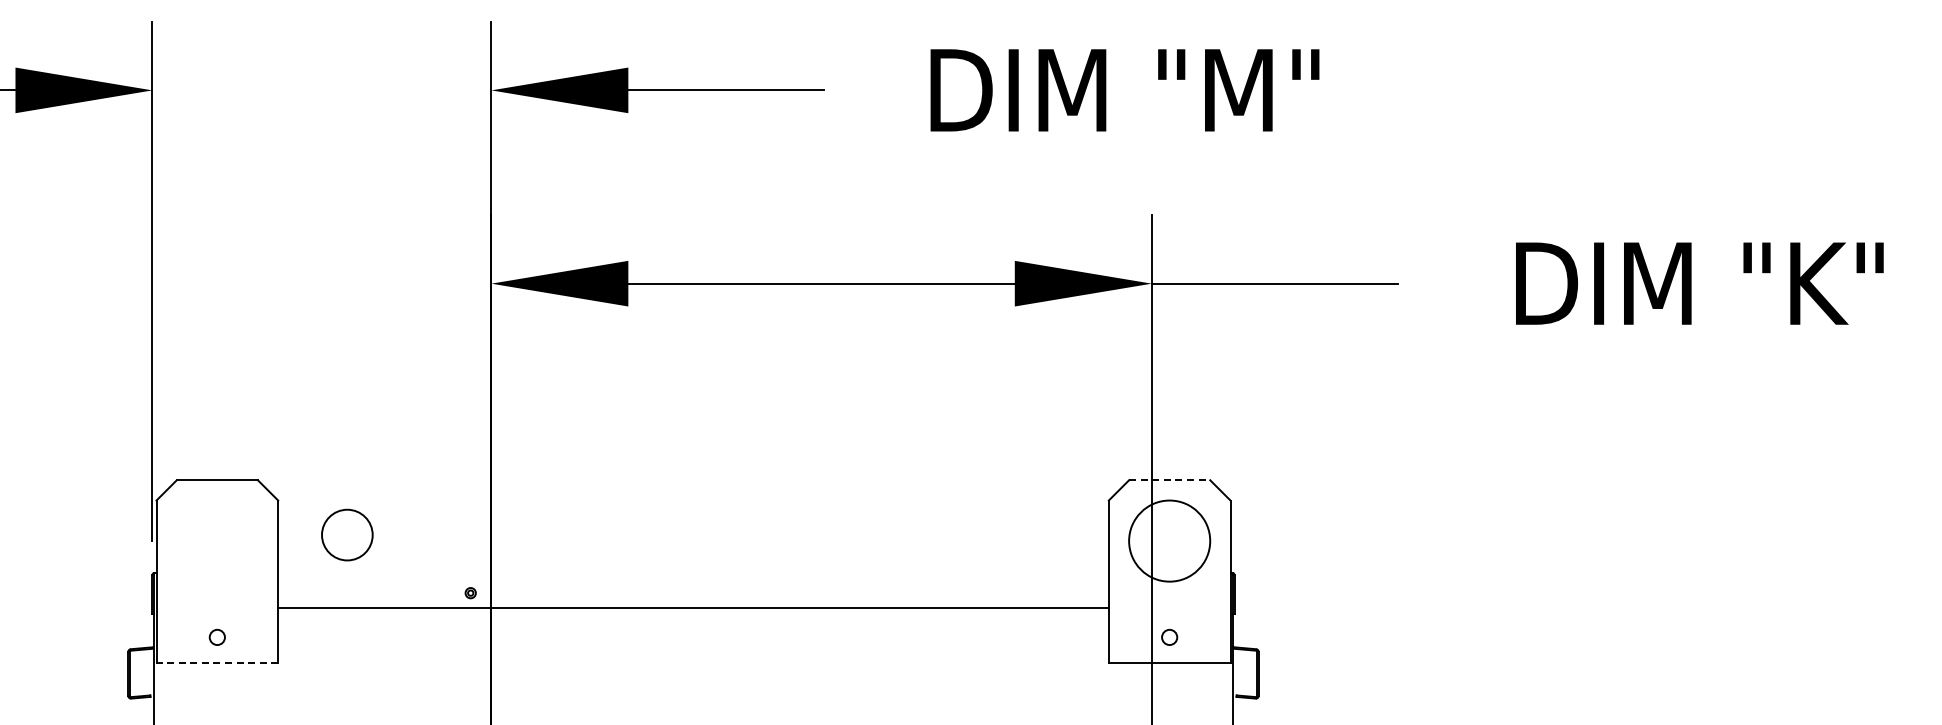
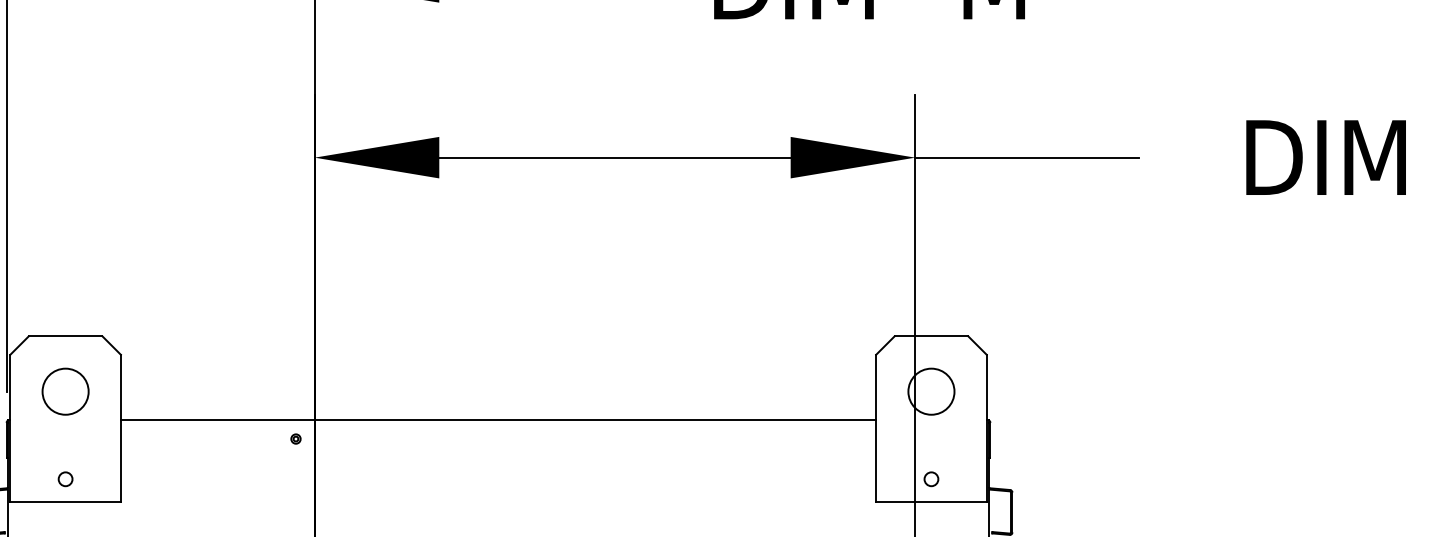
line: (1169, 480) -> (931, 336), dashed -> solid
circle: (347, 534) -> (65, 391), moved
circle: (1169, 540) -> (931, 391), size x0.62
line: (693, 607) -> (498, 420), moved
line: (217, 662) -> (65, 502), dashed -> solid

